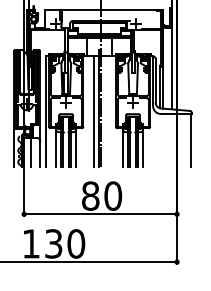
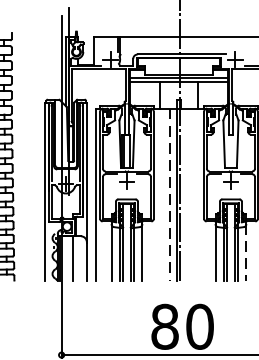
line: (93, 111) -> (169, 195), solid -> dashed
line: (143, 148) -> (247, 252), solid -> dashed

